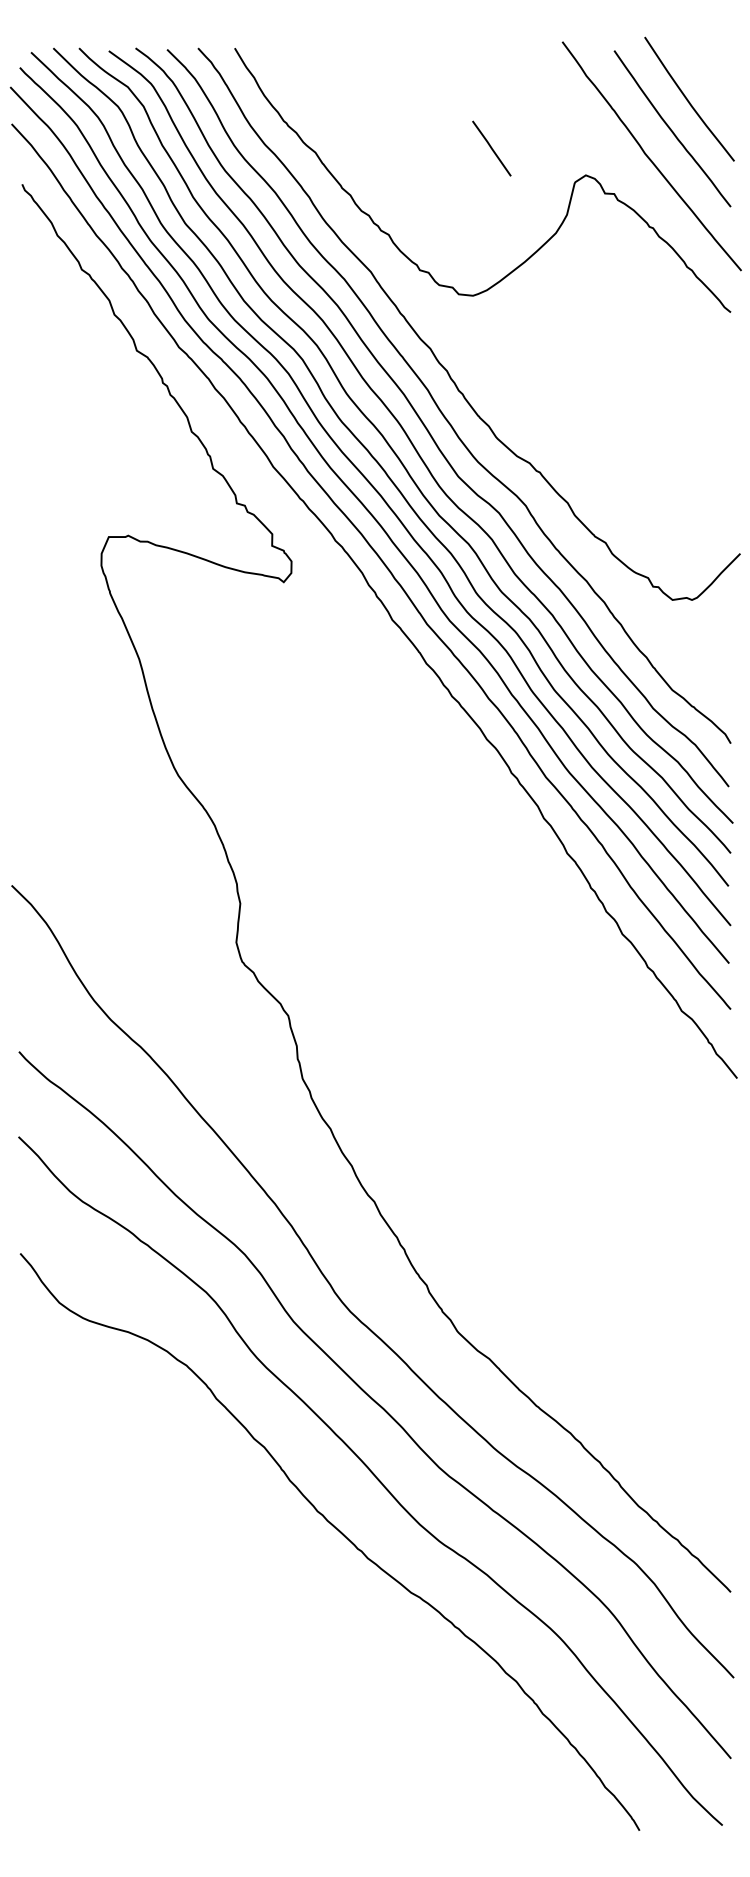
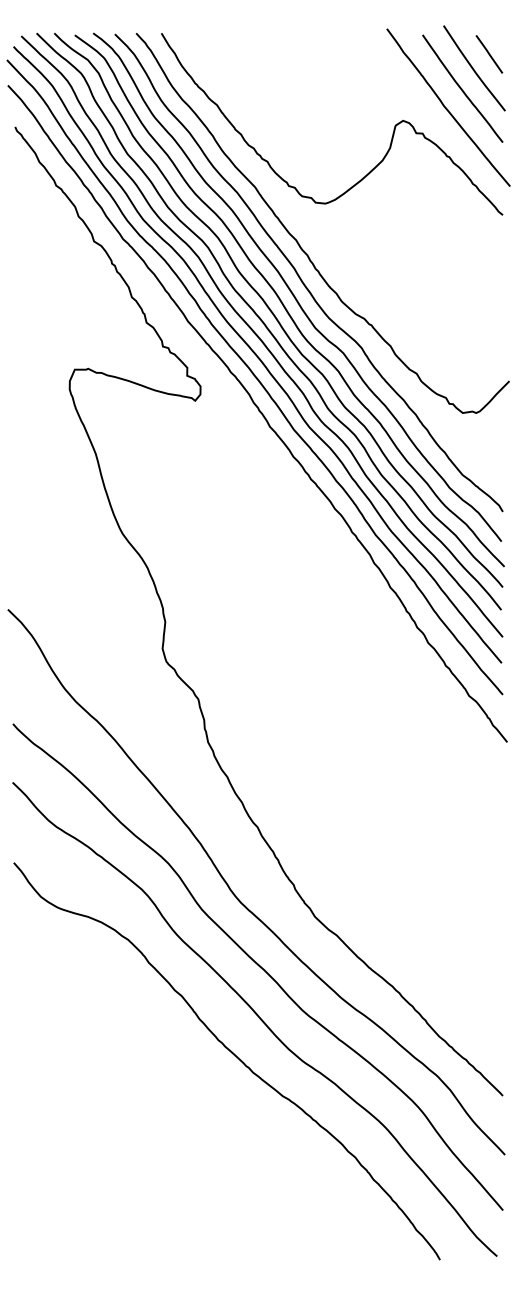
line: (491, 148) -> (489, 54), moved

